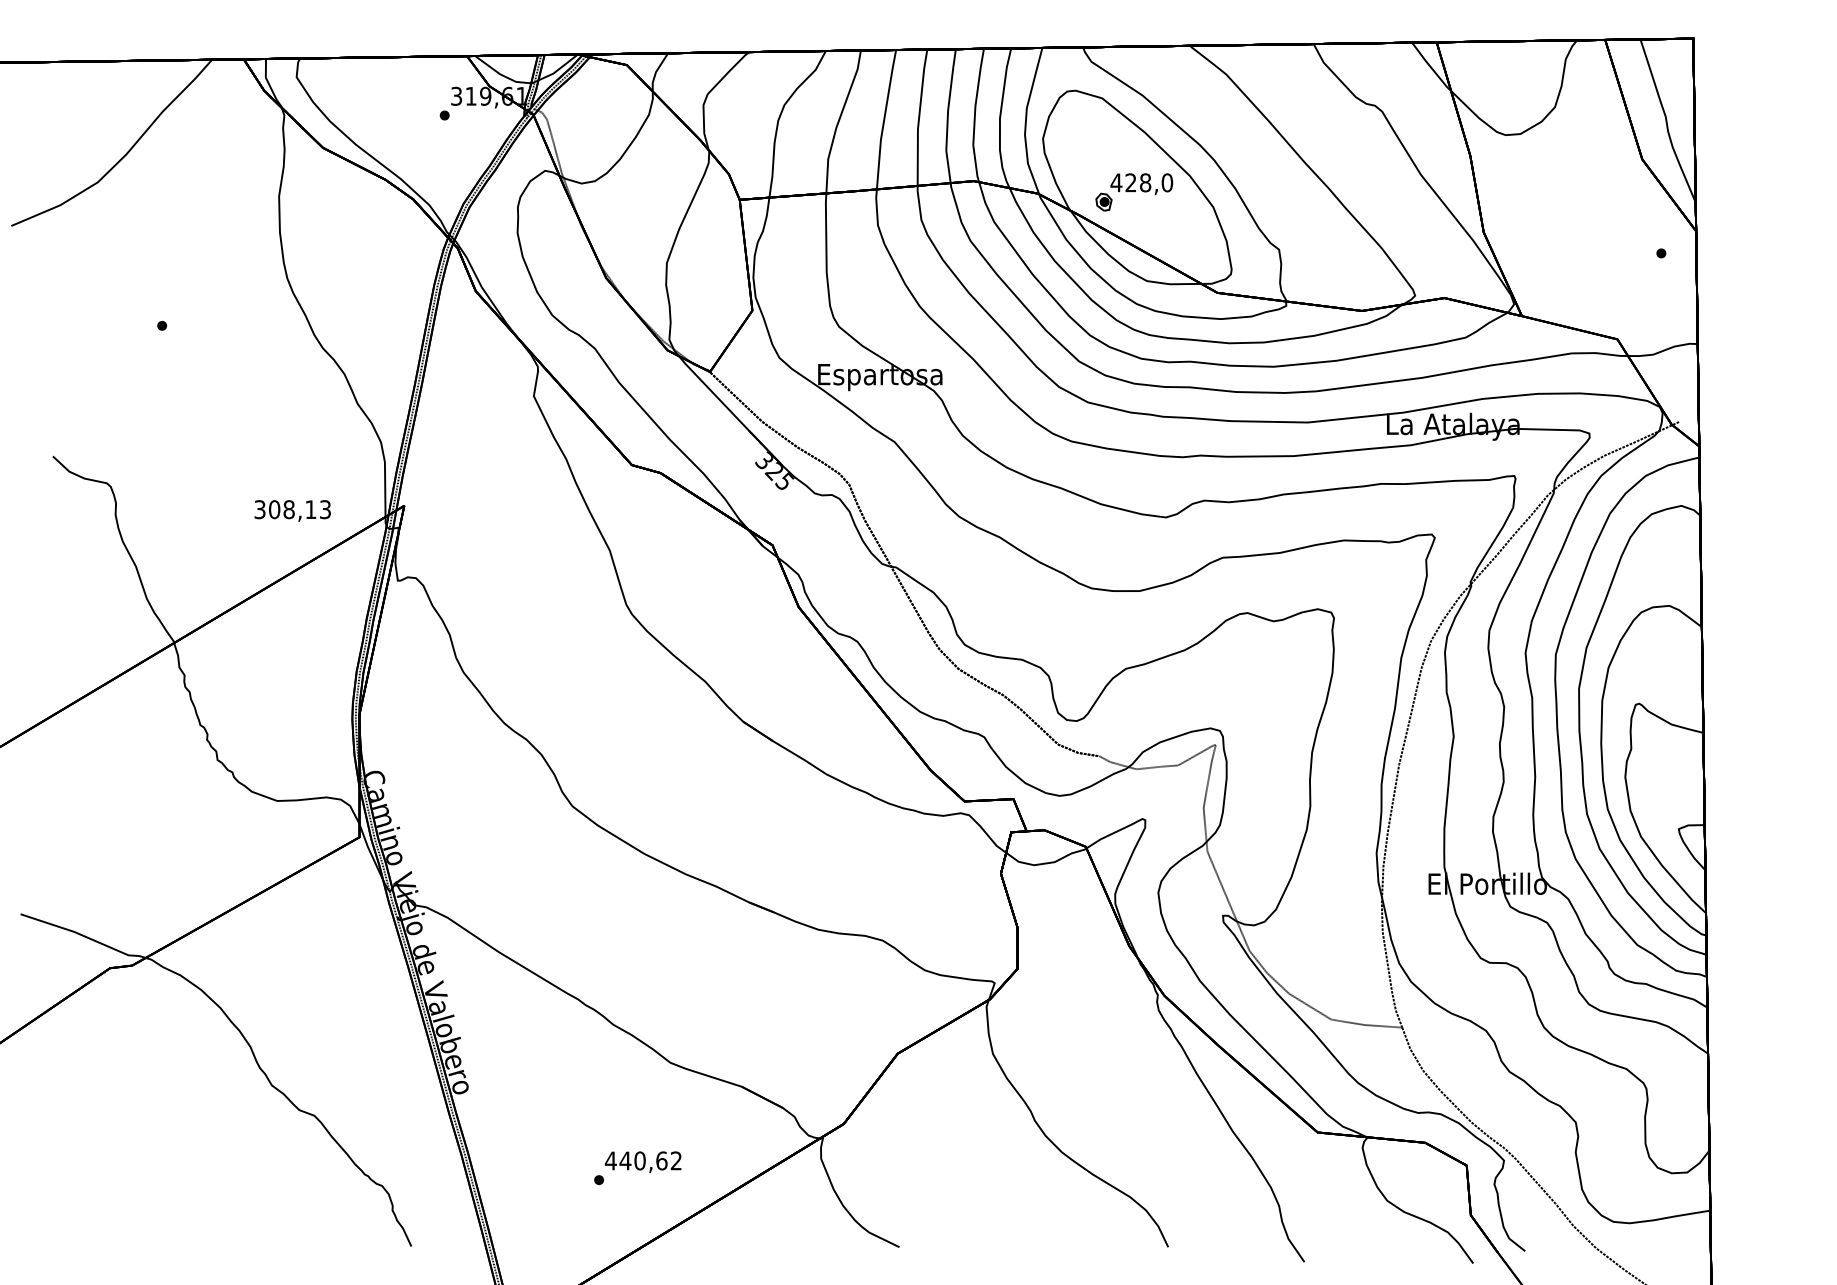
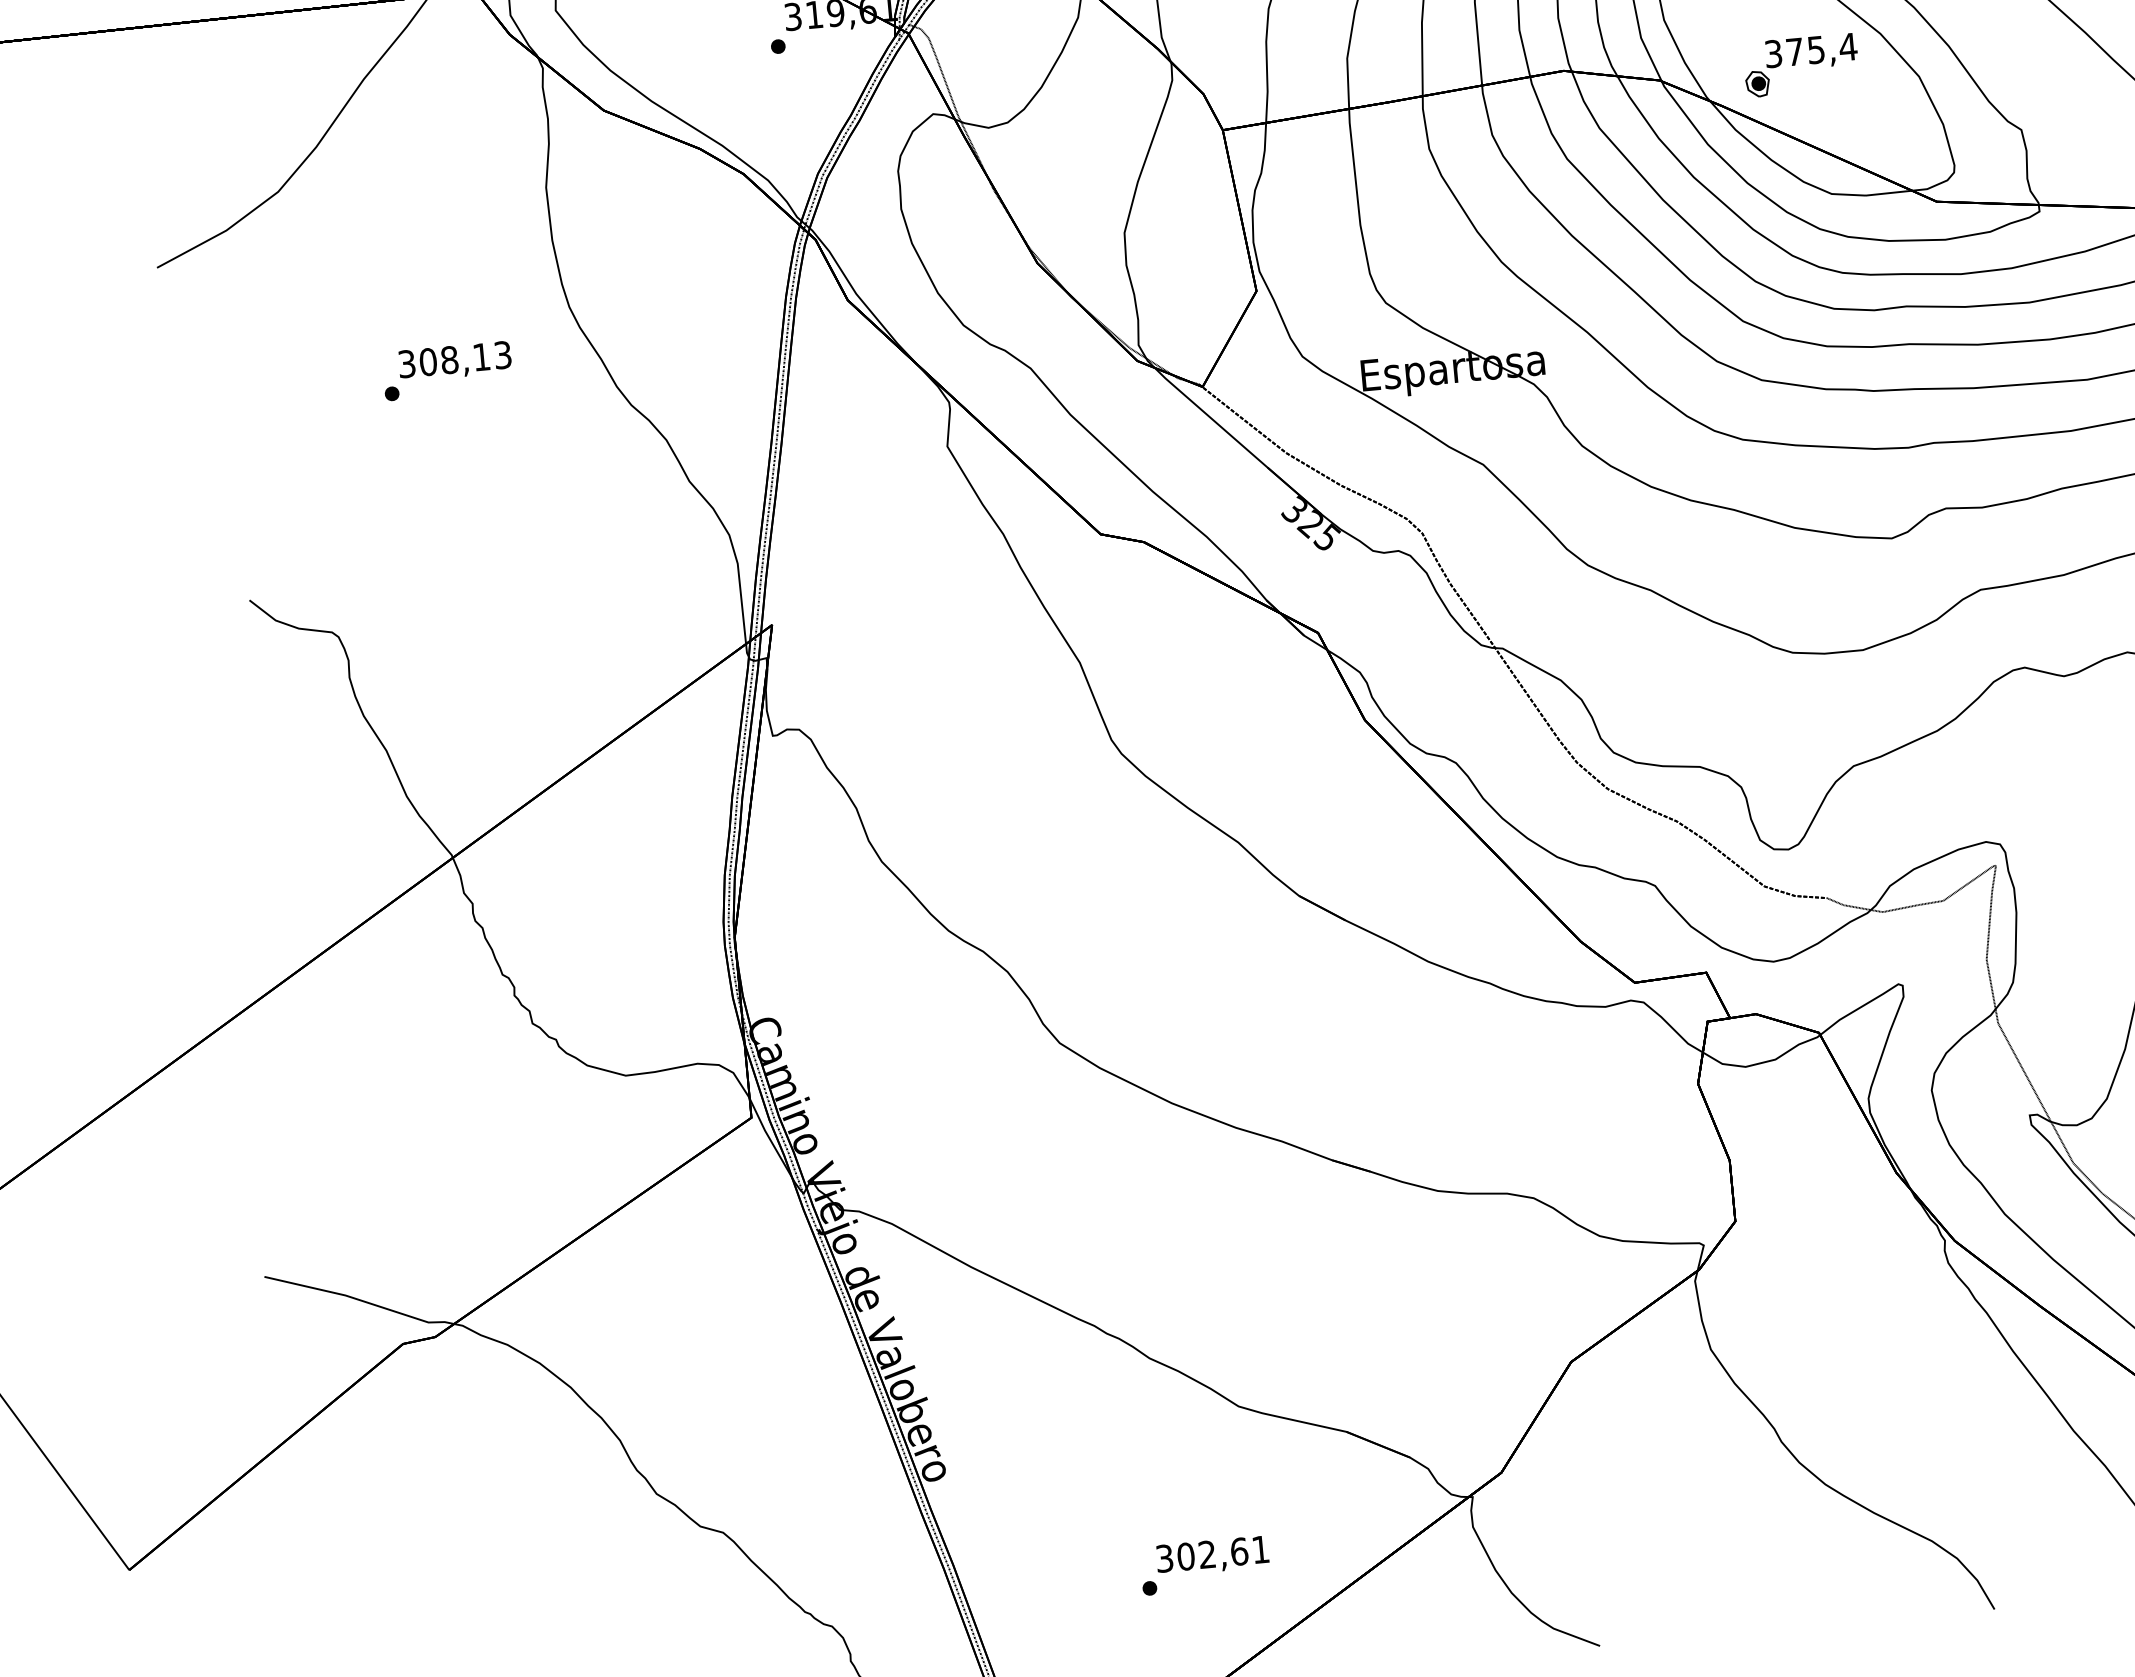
text: (1141, 182) -> (1810, 50), 428,0 -> 375,4
text: (292, 510) -> (454, 360), moved
text: (643, 1160) -> (1212, 1553), 440,62 -> 302,61

